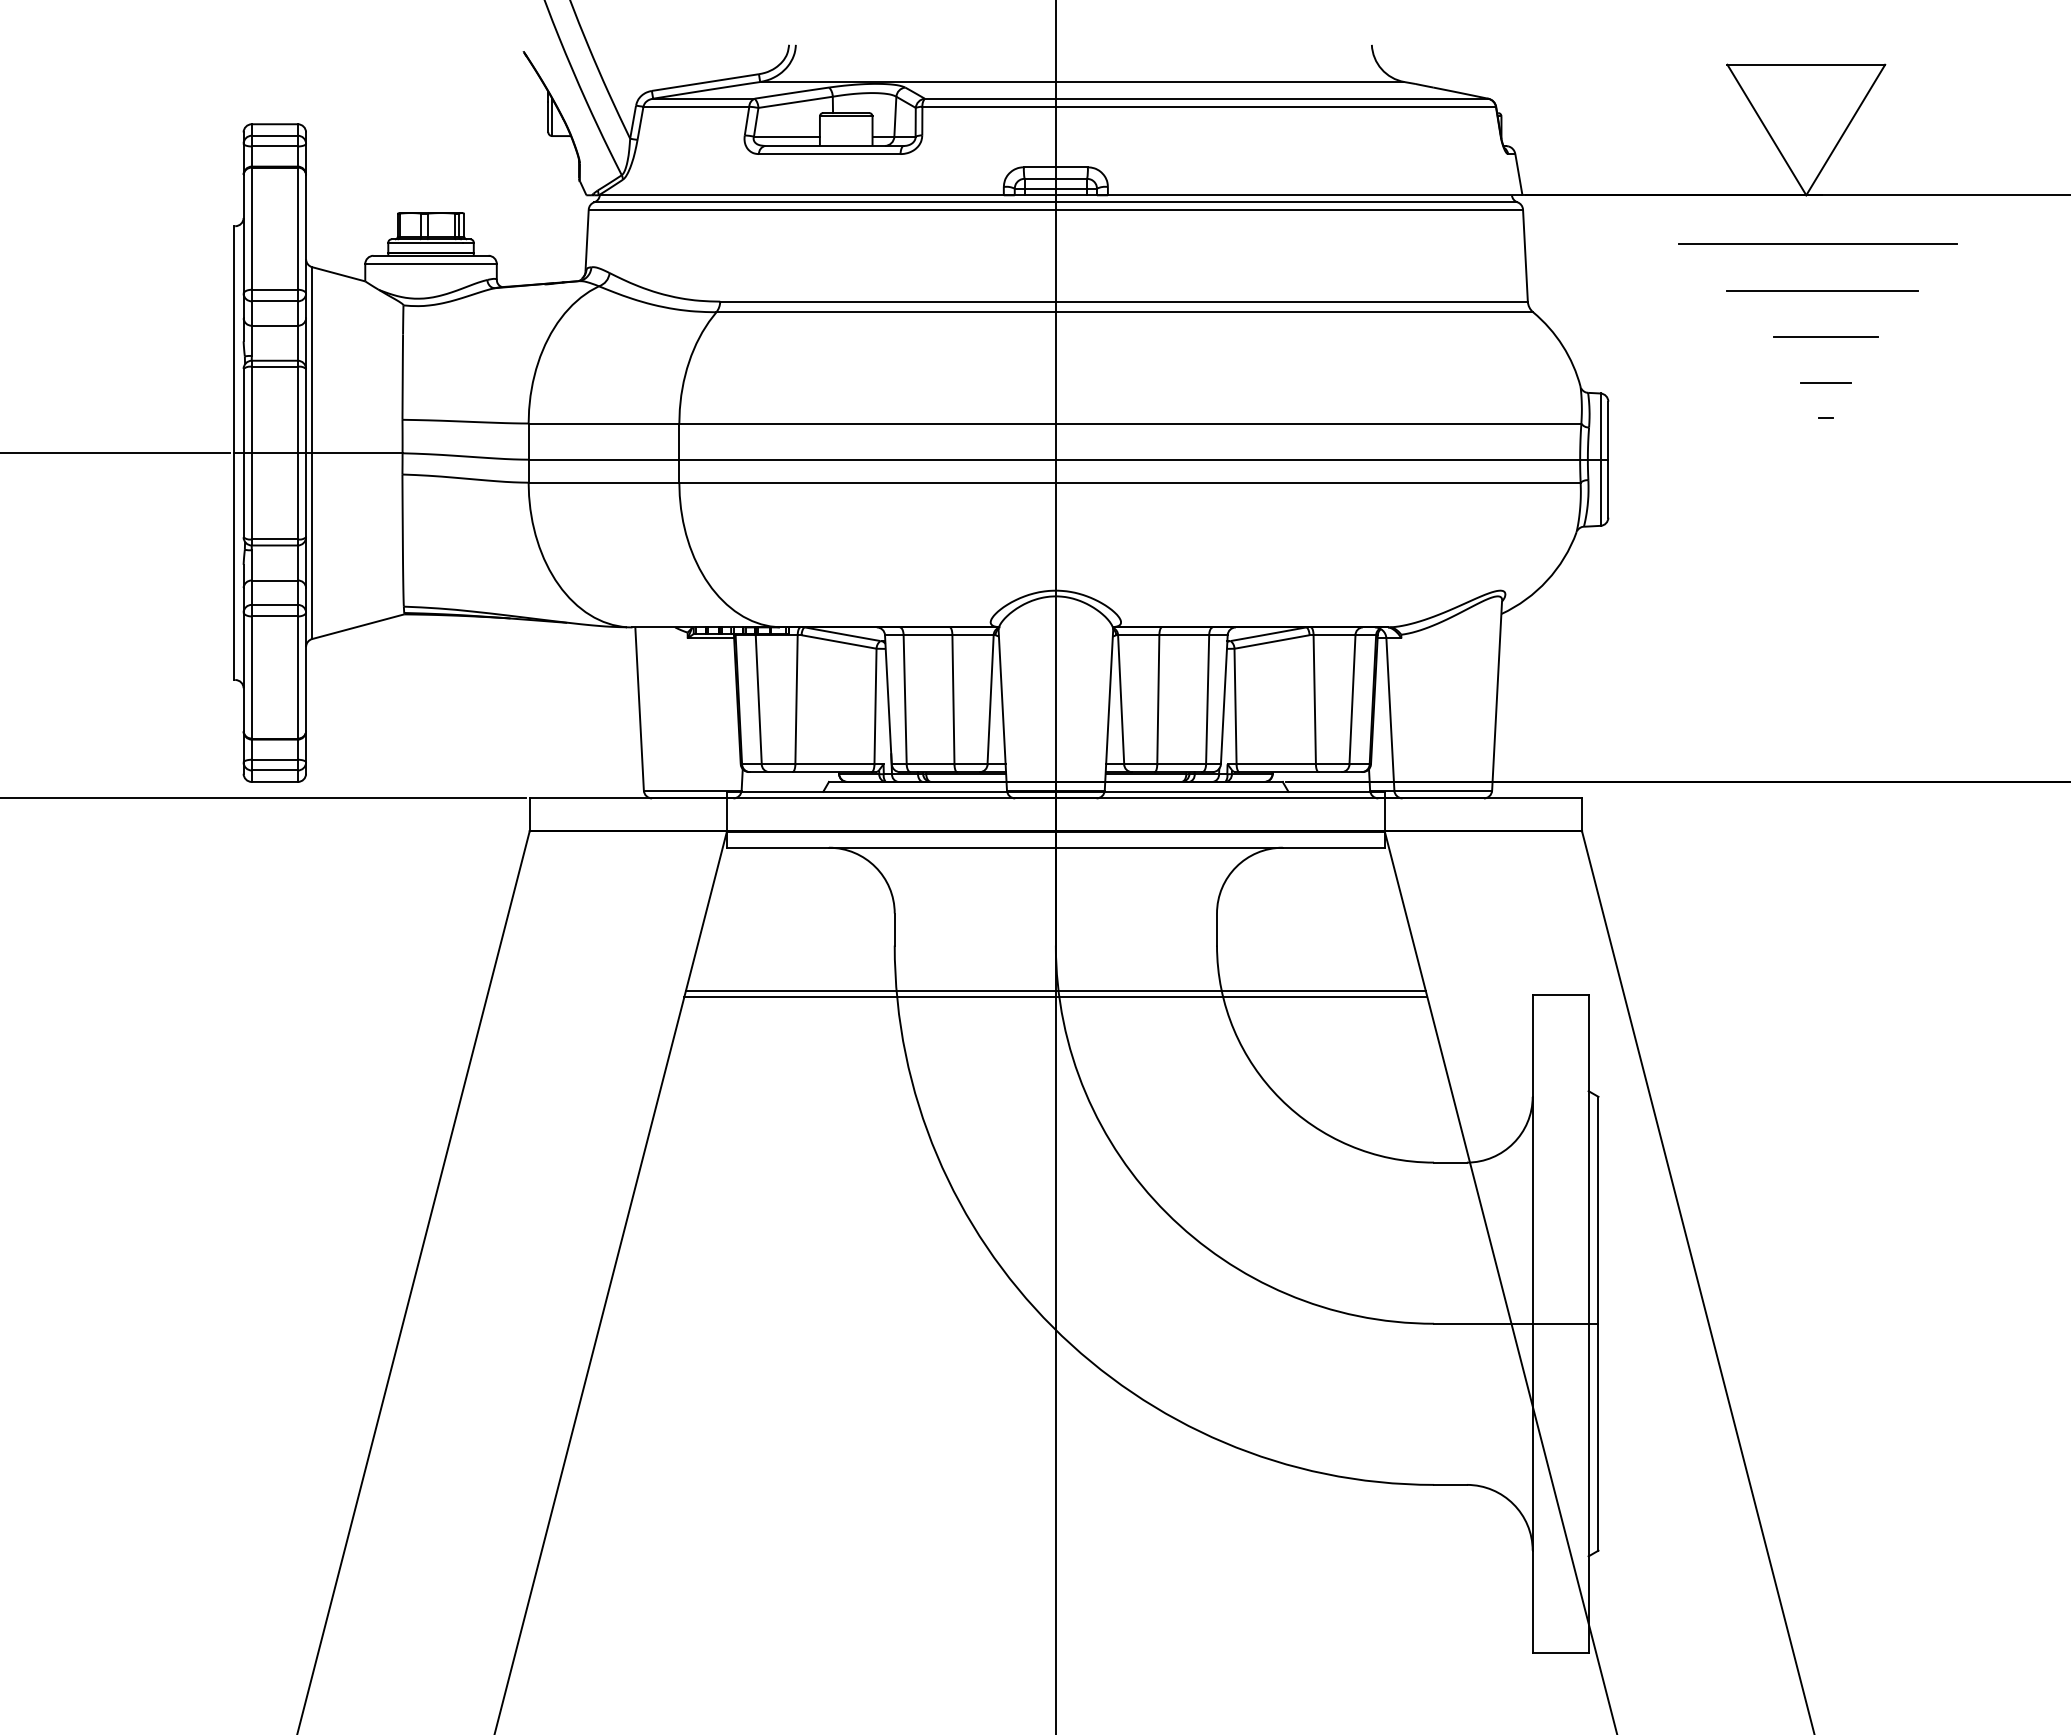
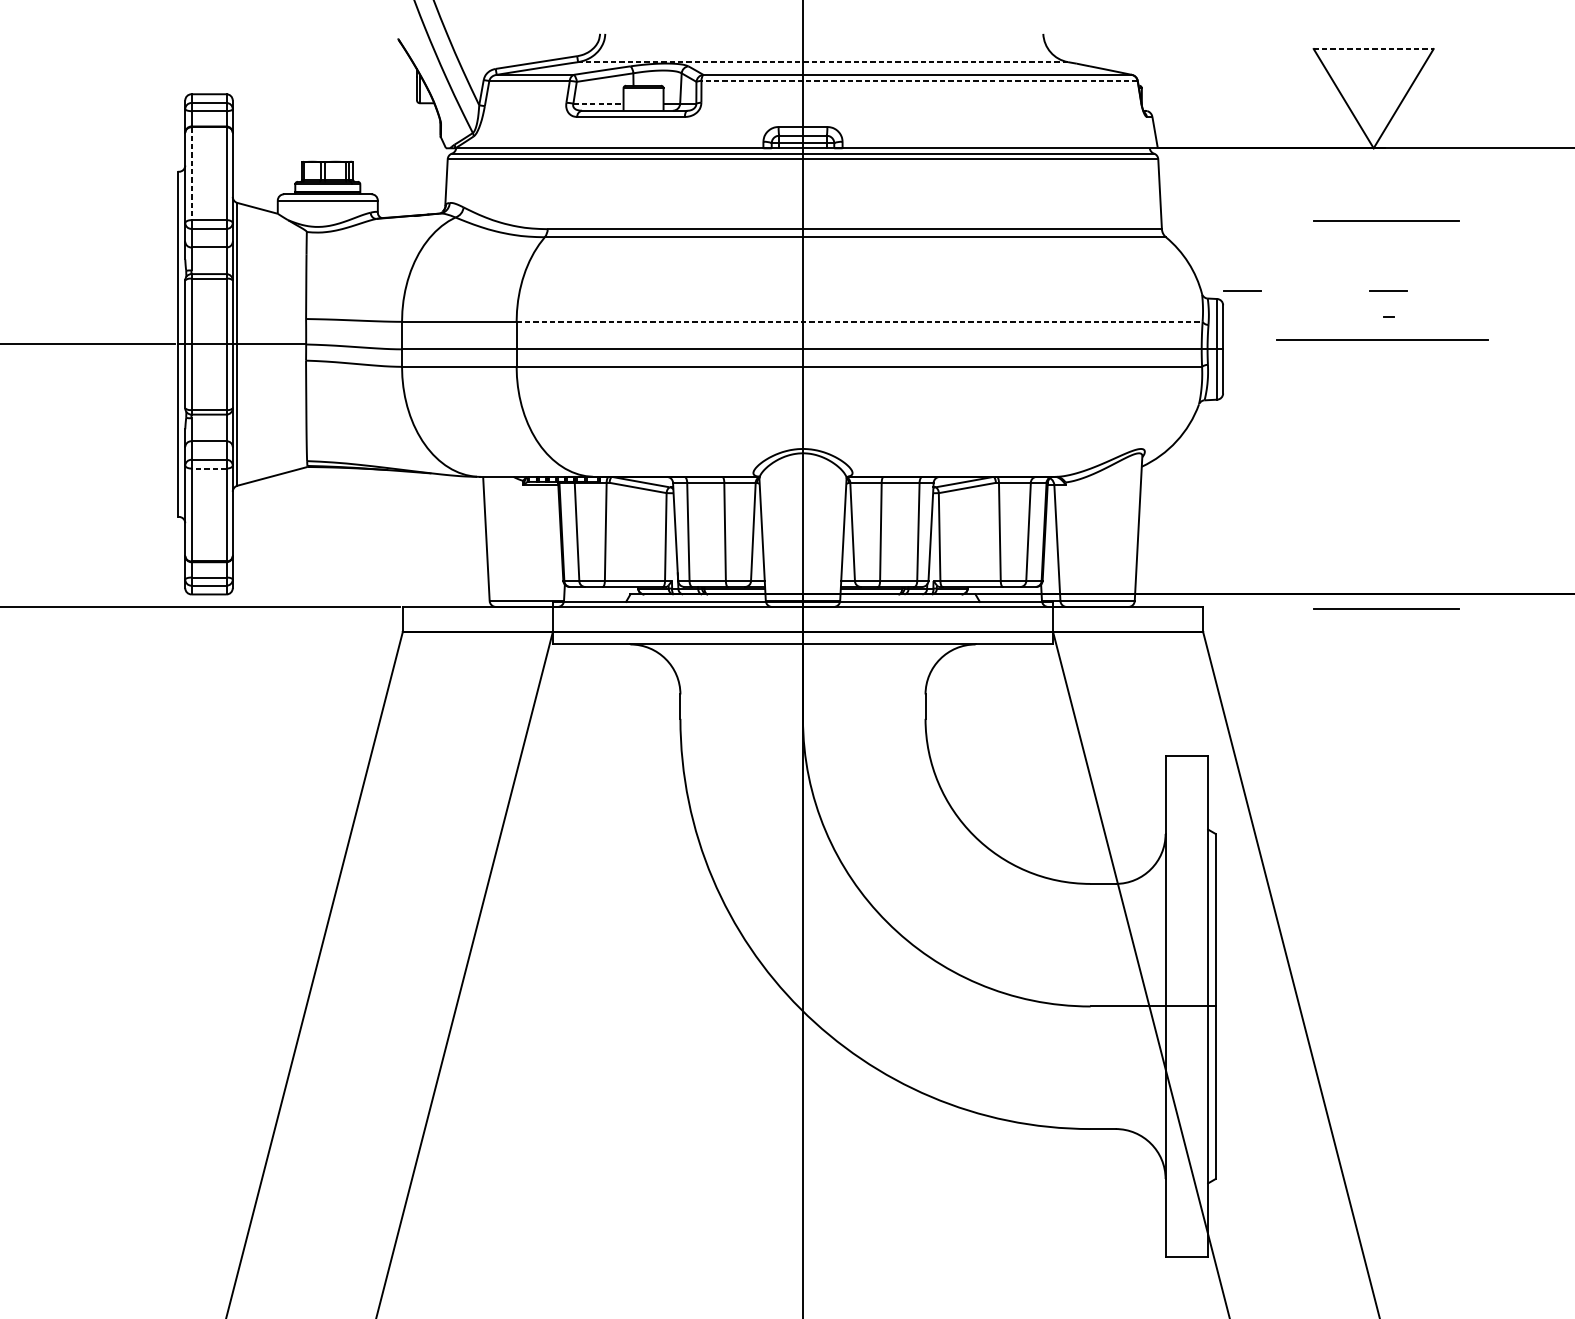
line: (1806, 64) -> (1373, 48), solid -> dashed
line: (1081, 82) -> (822, 62), solid -> dashed
line: (1209, 106) -> (919, 80), solid -> dashed
line: (786, 136) -> (598, 103), solid -> dashed
line: (251, 229) -> (191, 174), solid -> dashed
line: (1817, 243) -> (1382, 339), moved
line: (1825, 337) -> (1388, 256), removed
line: (1633, 382) -> (1242, 290), added
line: (1130, 423) -> (859, 321), solid -> dashed
line: (274, 616) -> (208, 468), solid -> dashed
line: (1822, 800) -> (1386, 608), added
line: (1055, 990) -> (802, 753), removed
line: (1055, 997) -> (802, 758), removed

